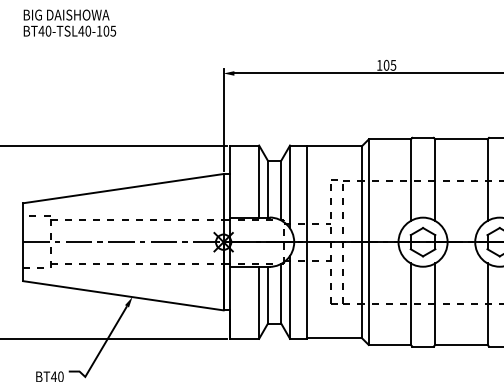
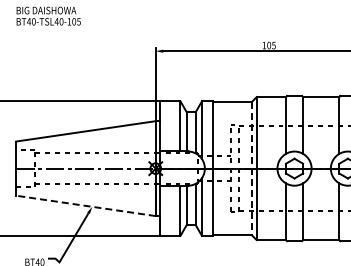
line: (361, 242) -> (251, 168), solid -> dashed
line: (122, 295) -> (85, 205), solid -> dashed

